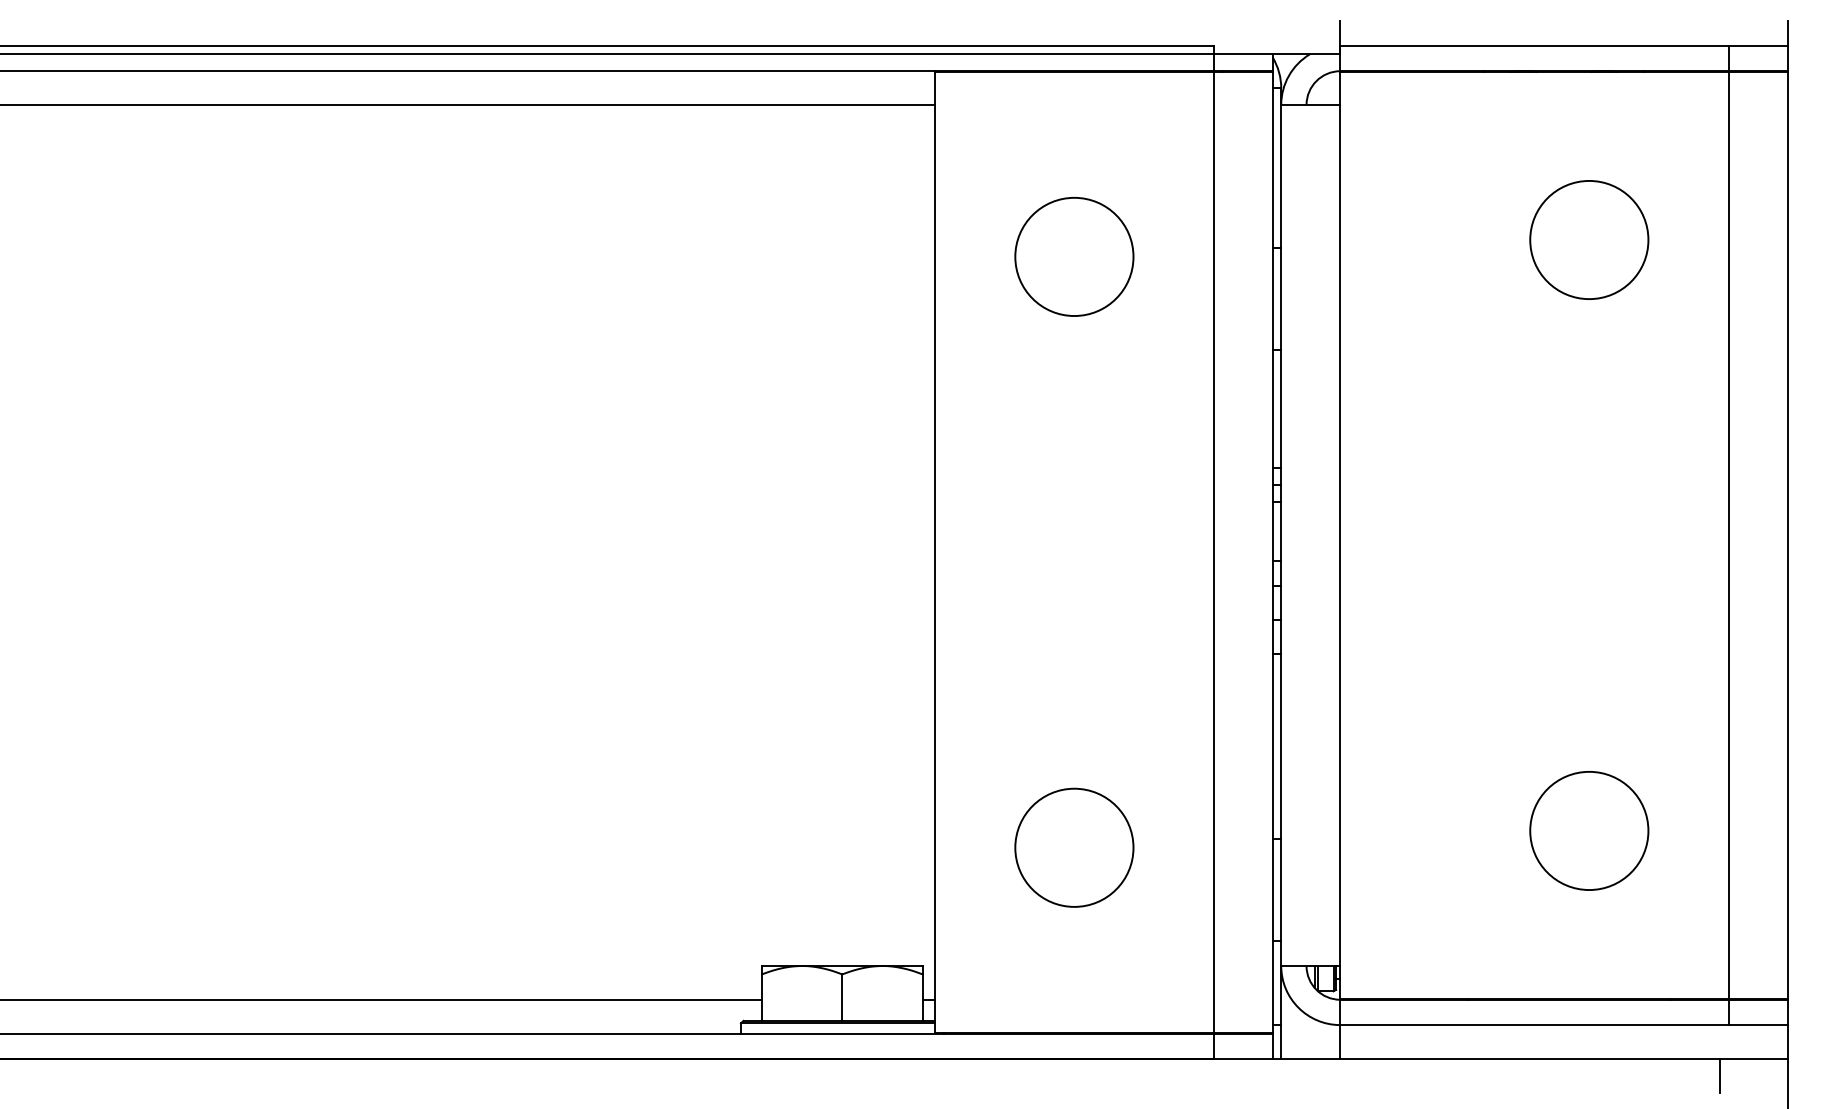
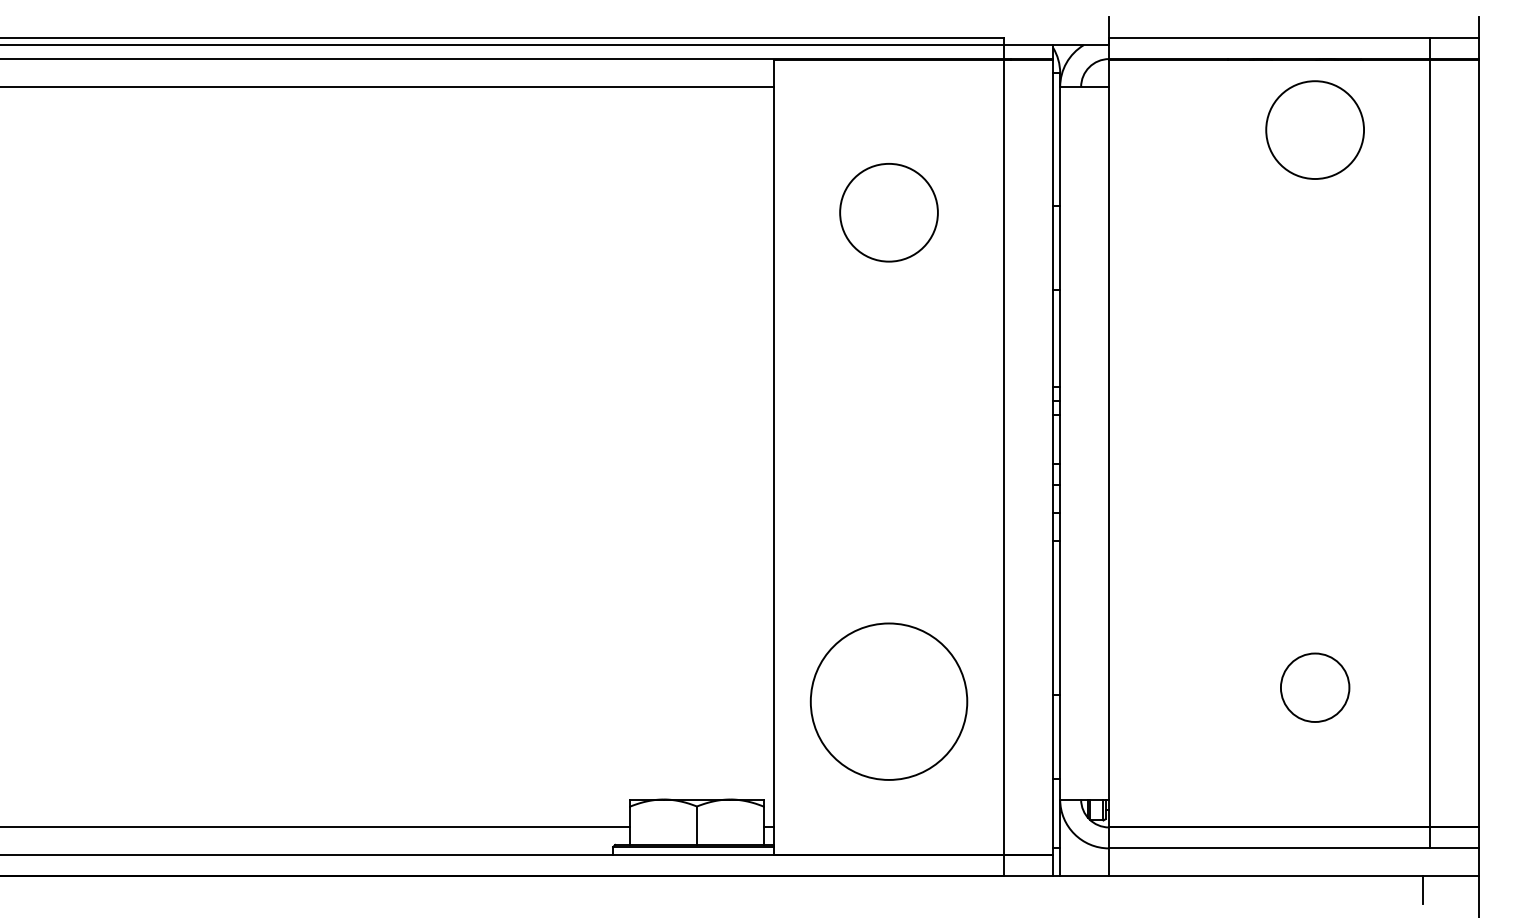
circle: (1589, 239) -> (1315, 129), moved
circle: (1589, 830) -> (1315, 687), size x0.7
circle: (1074, 847) -> (889, 701), size x1.6

